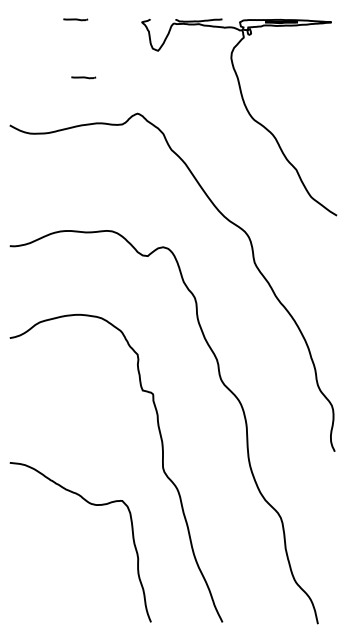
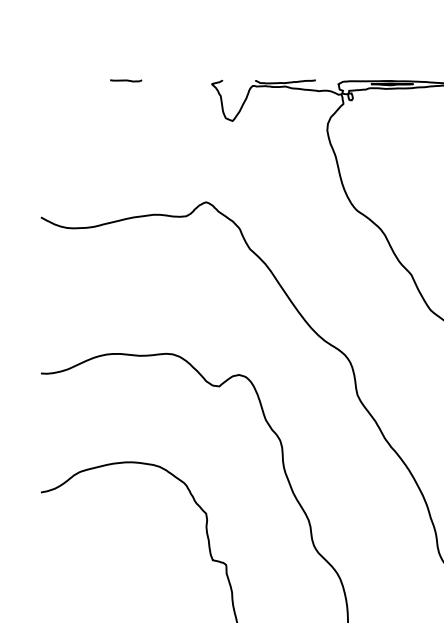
line: (83, 77) -> (136, 155), removed

